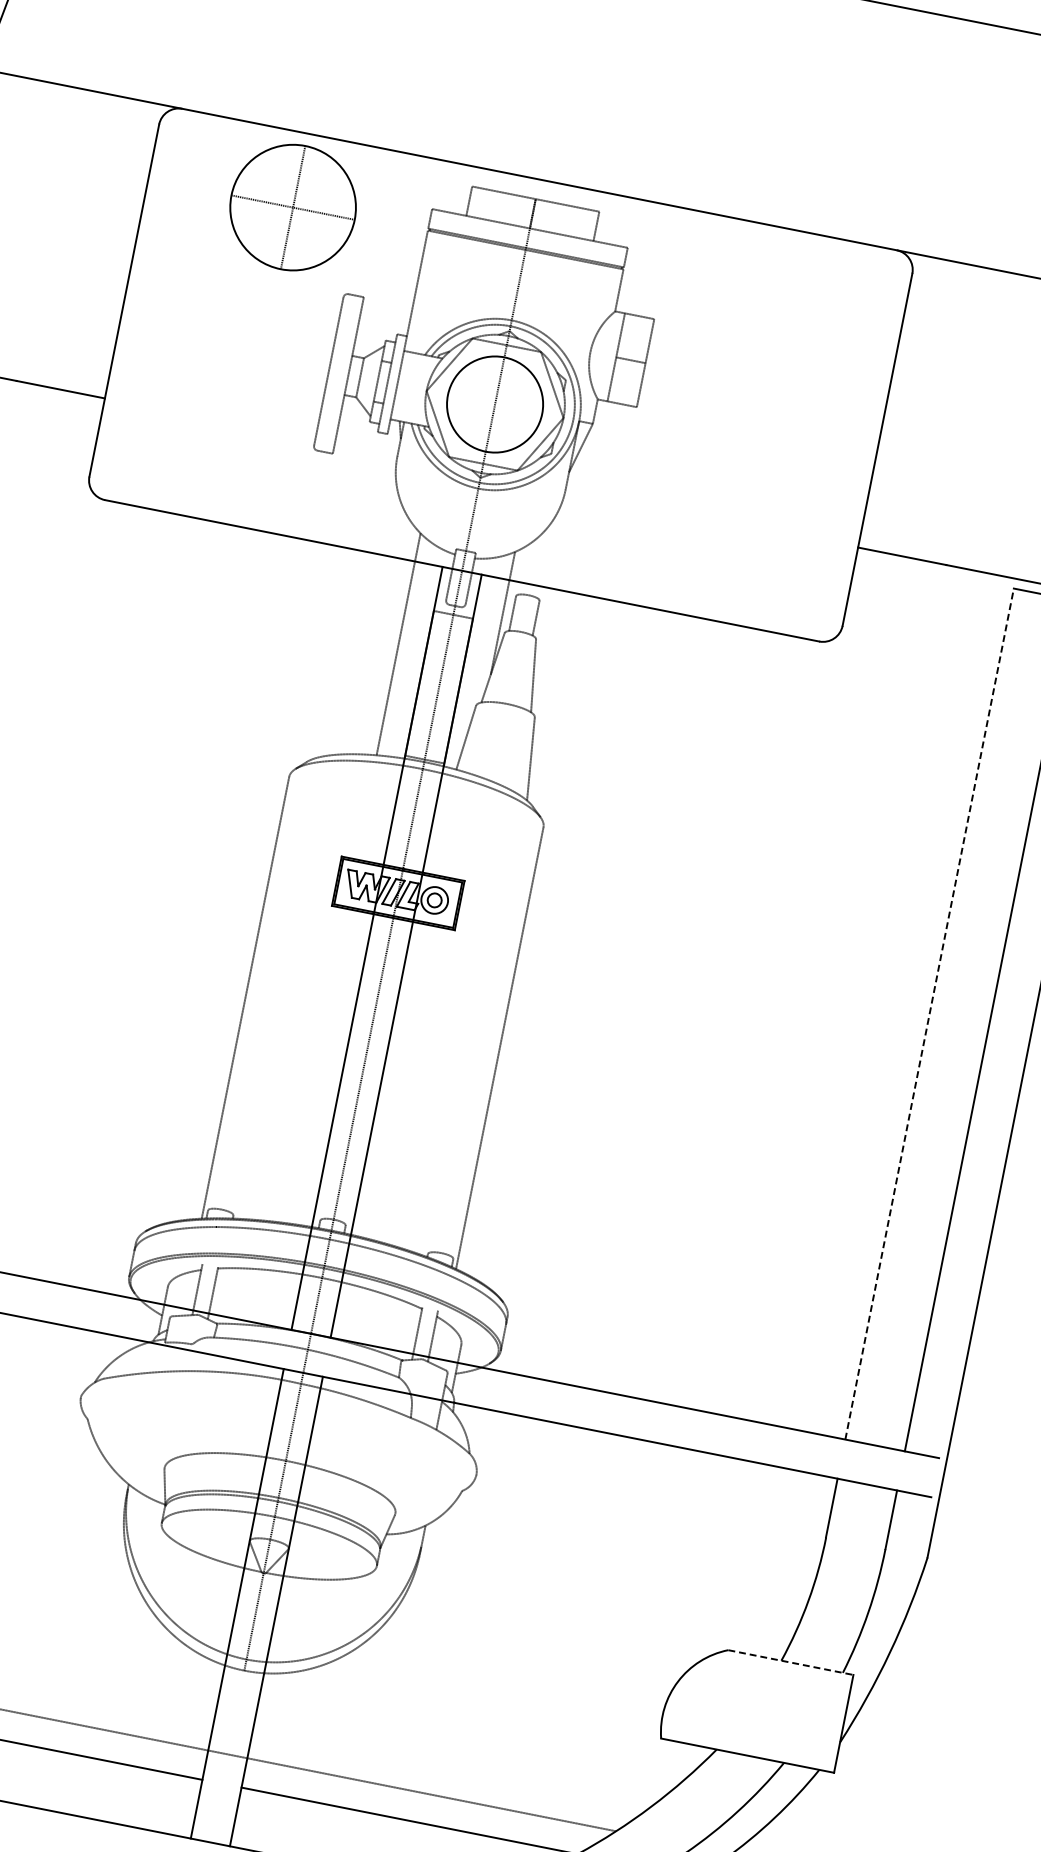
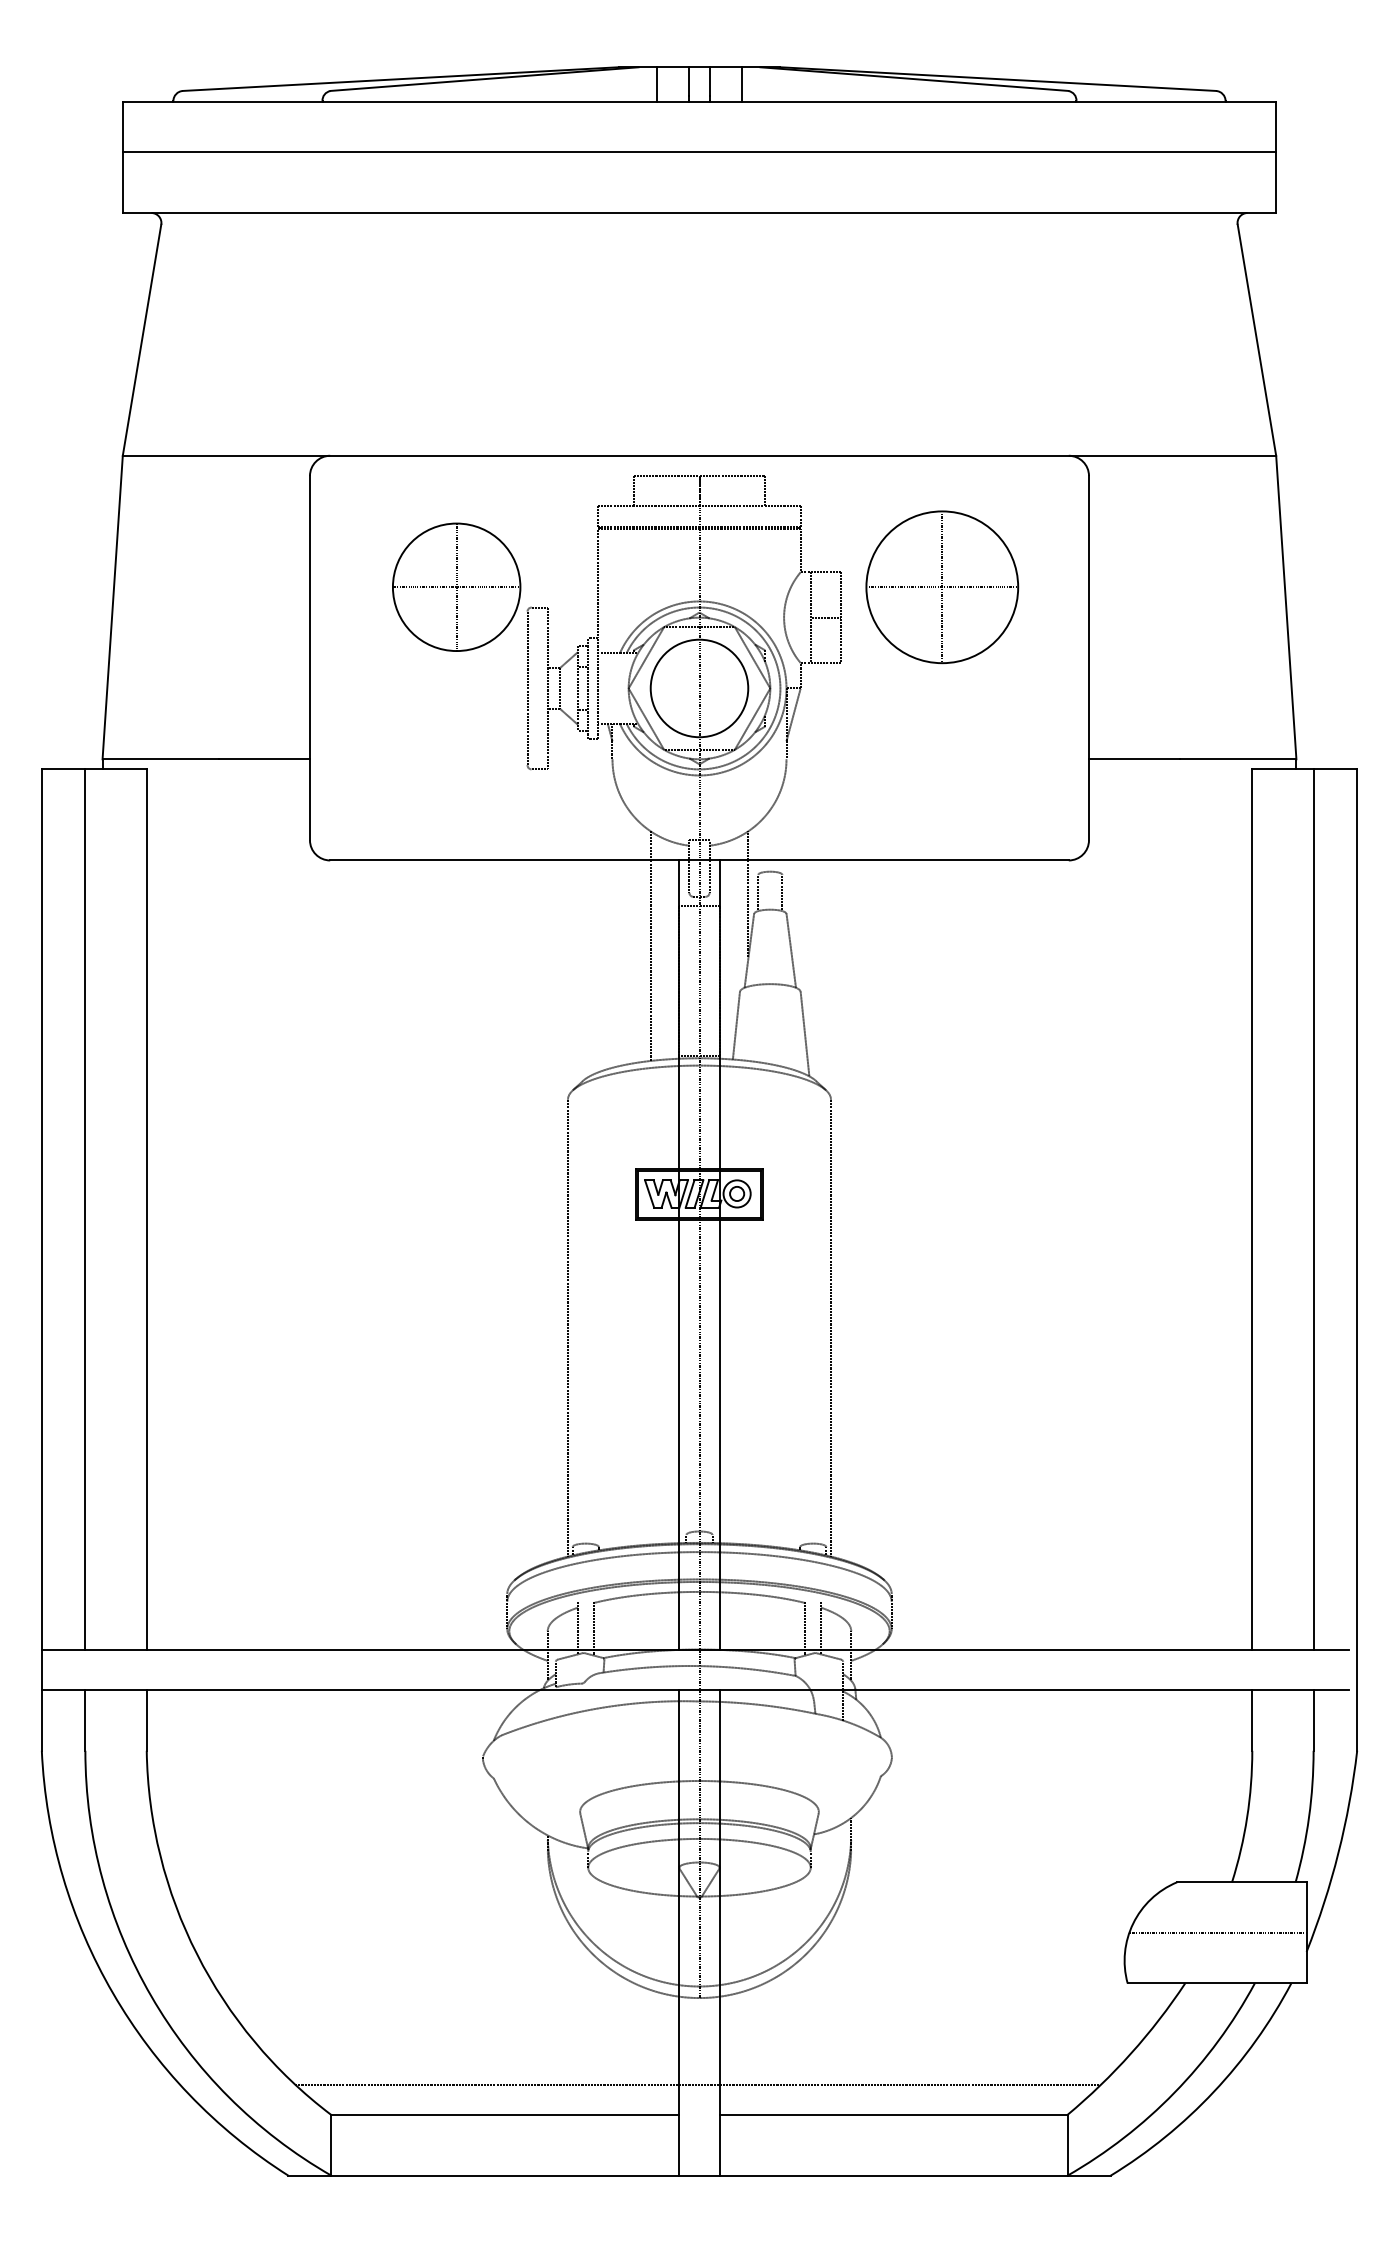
part: (293, 206) -> (456, 586), moved
part: (749, 353) -> (942, 587), added
line: (930, 1014) -> (1252, 1209), dashed -> solid
line: (790, 1662) -> (1241, 1882), dashed -> solid
line: (757, 1706) -> (1217, 1932), added

